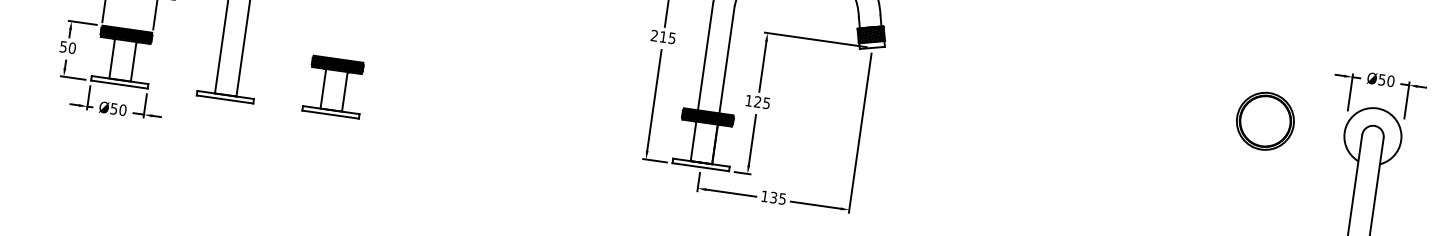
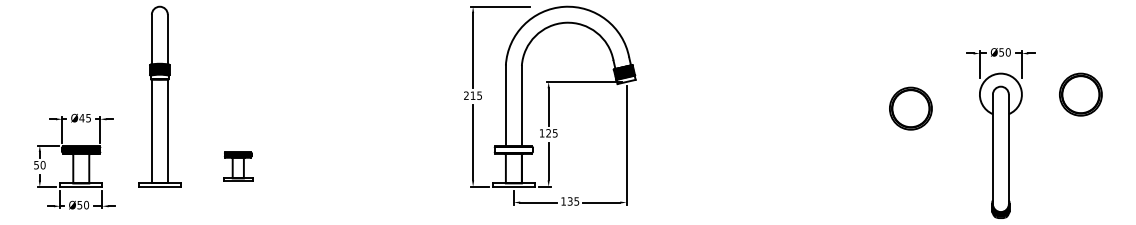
part: (333, 87) -> (237, 166), size x0.7
hatch: (707, 117) -> (513, 149), removed
part: (1264, 121) -> (910, 108), moved

